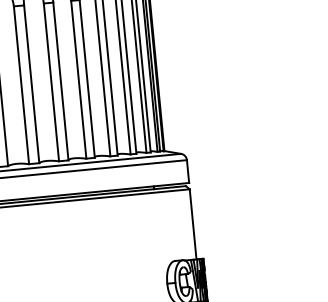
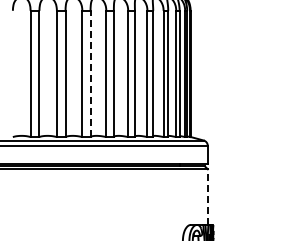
line: (31, 83) -> (90, 73), solid -> dashed
line: (192, 223) -> (207, 196), solid -> dashed

